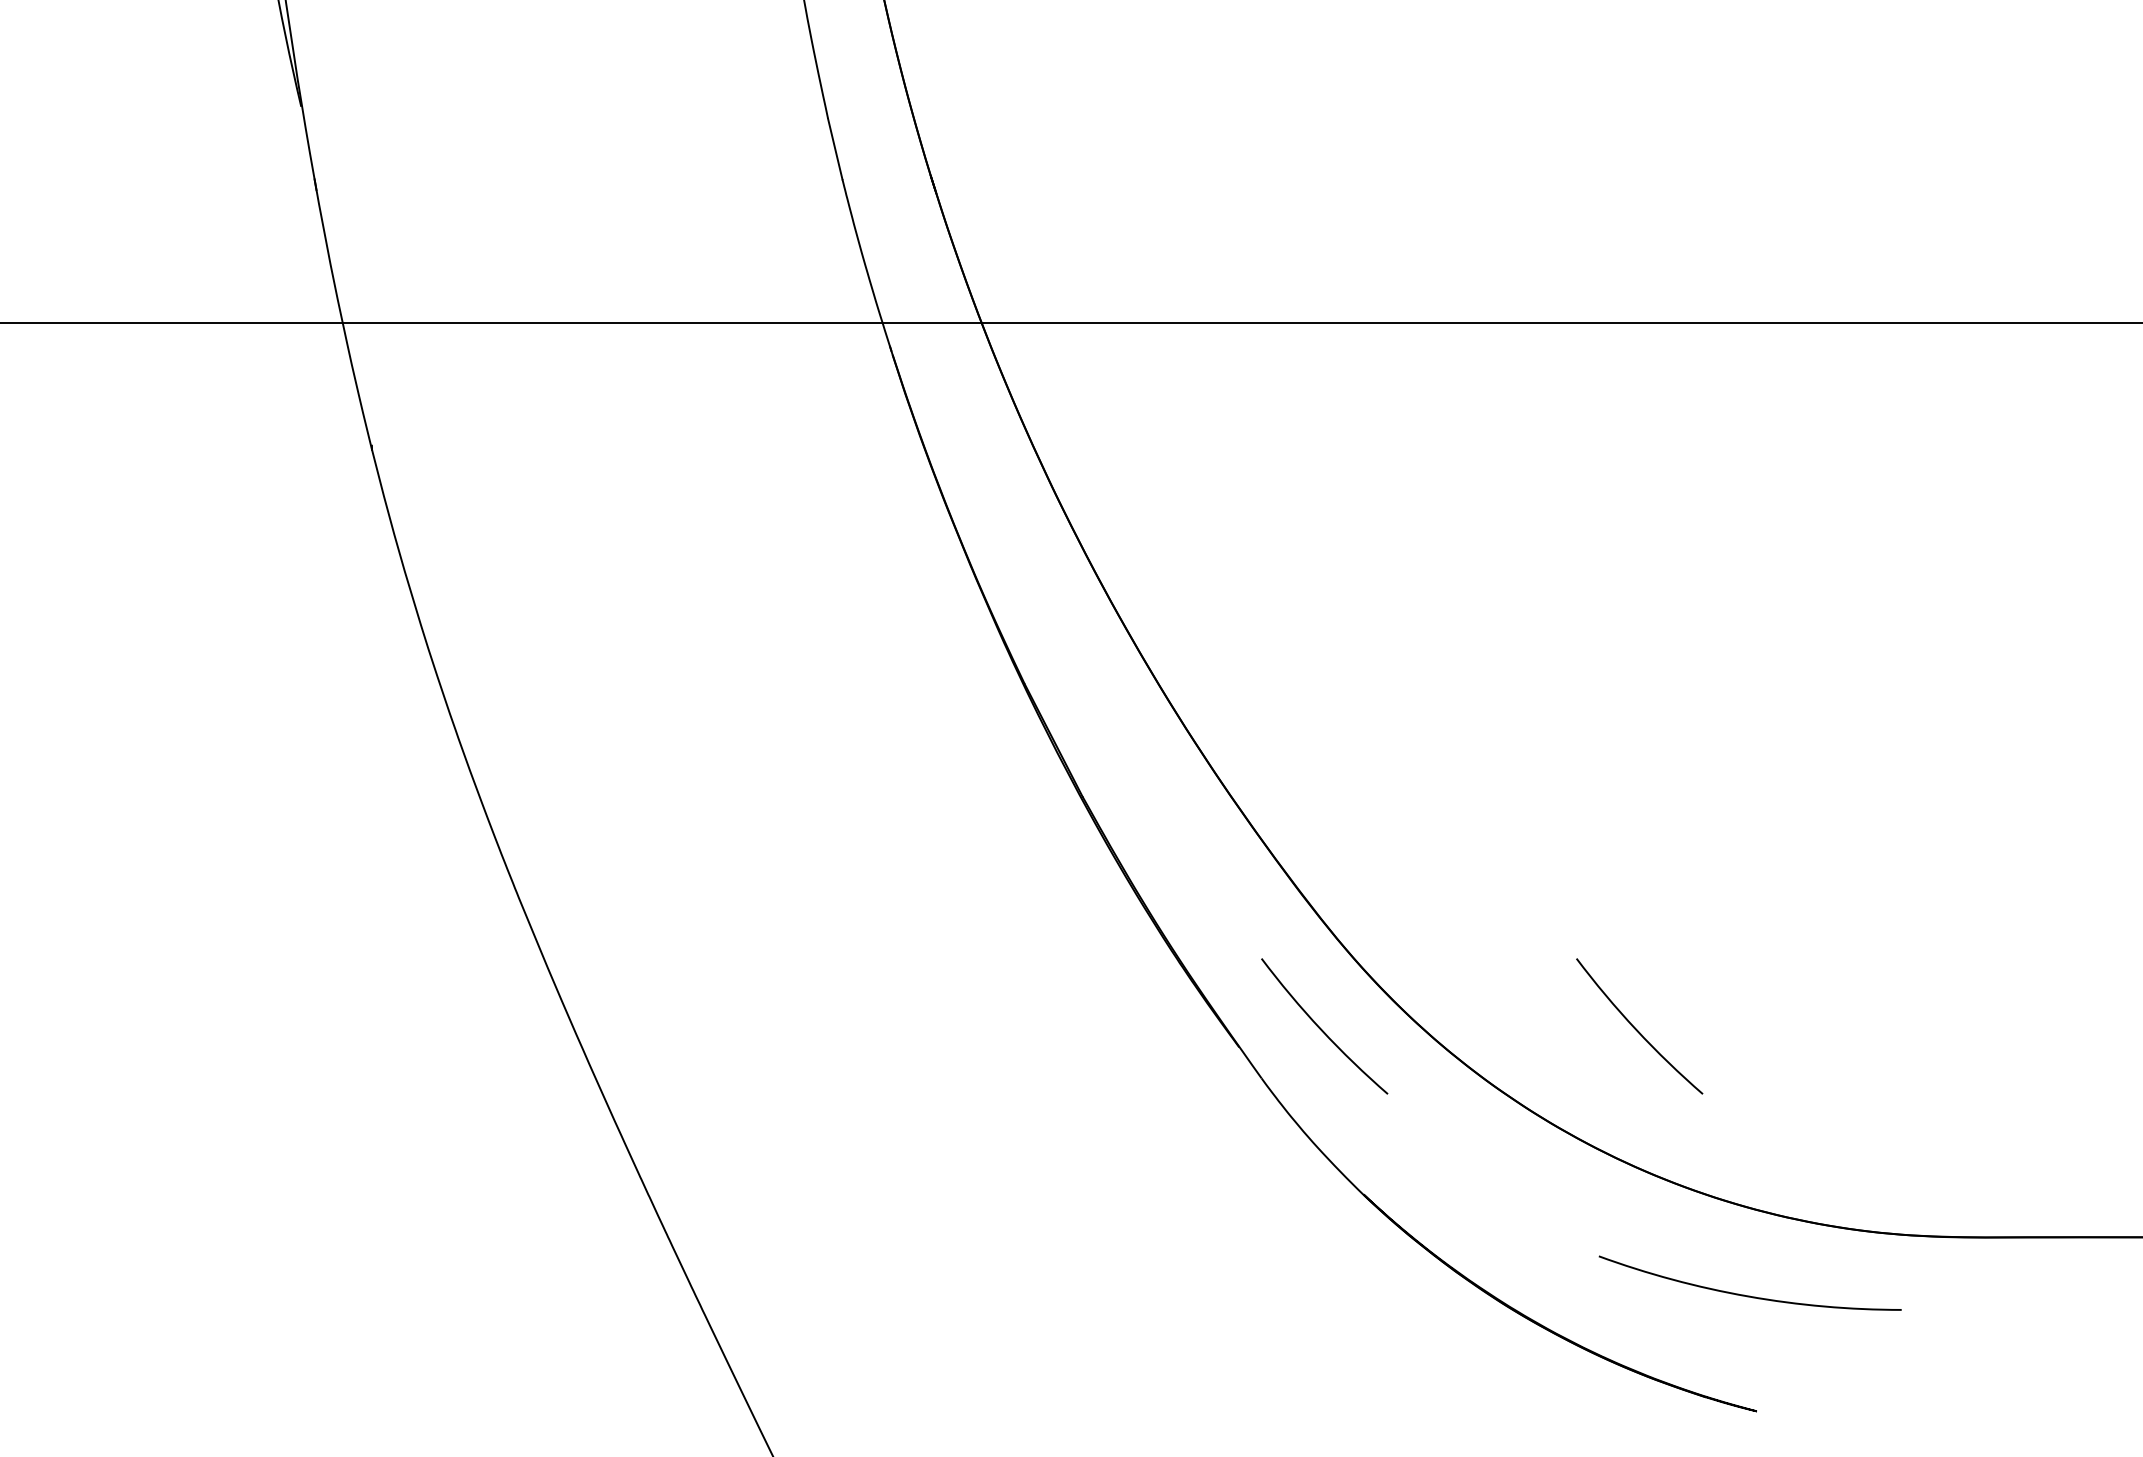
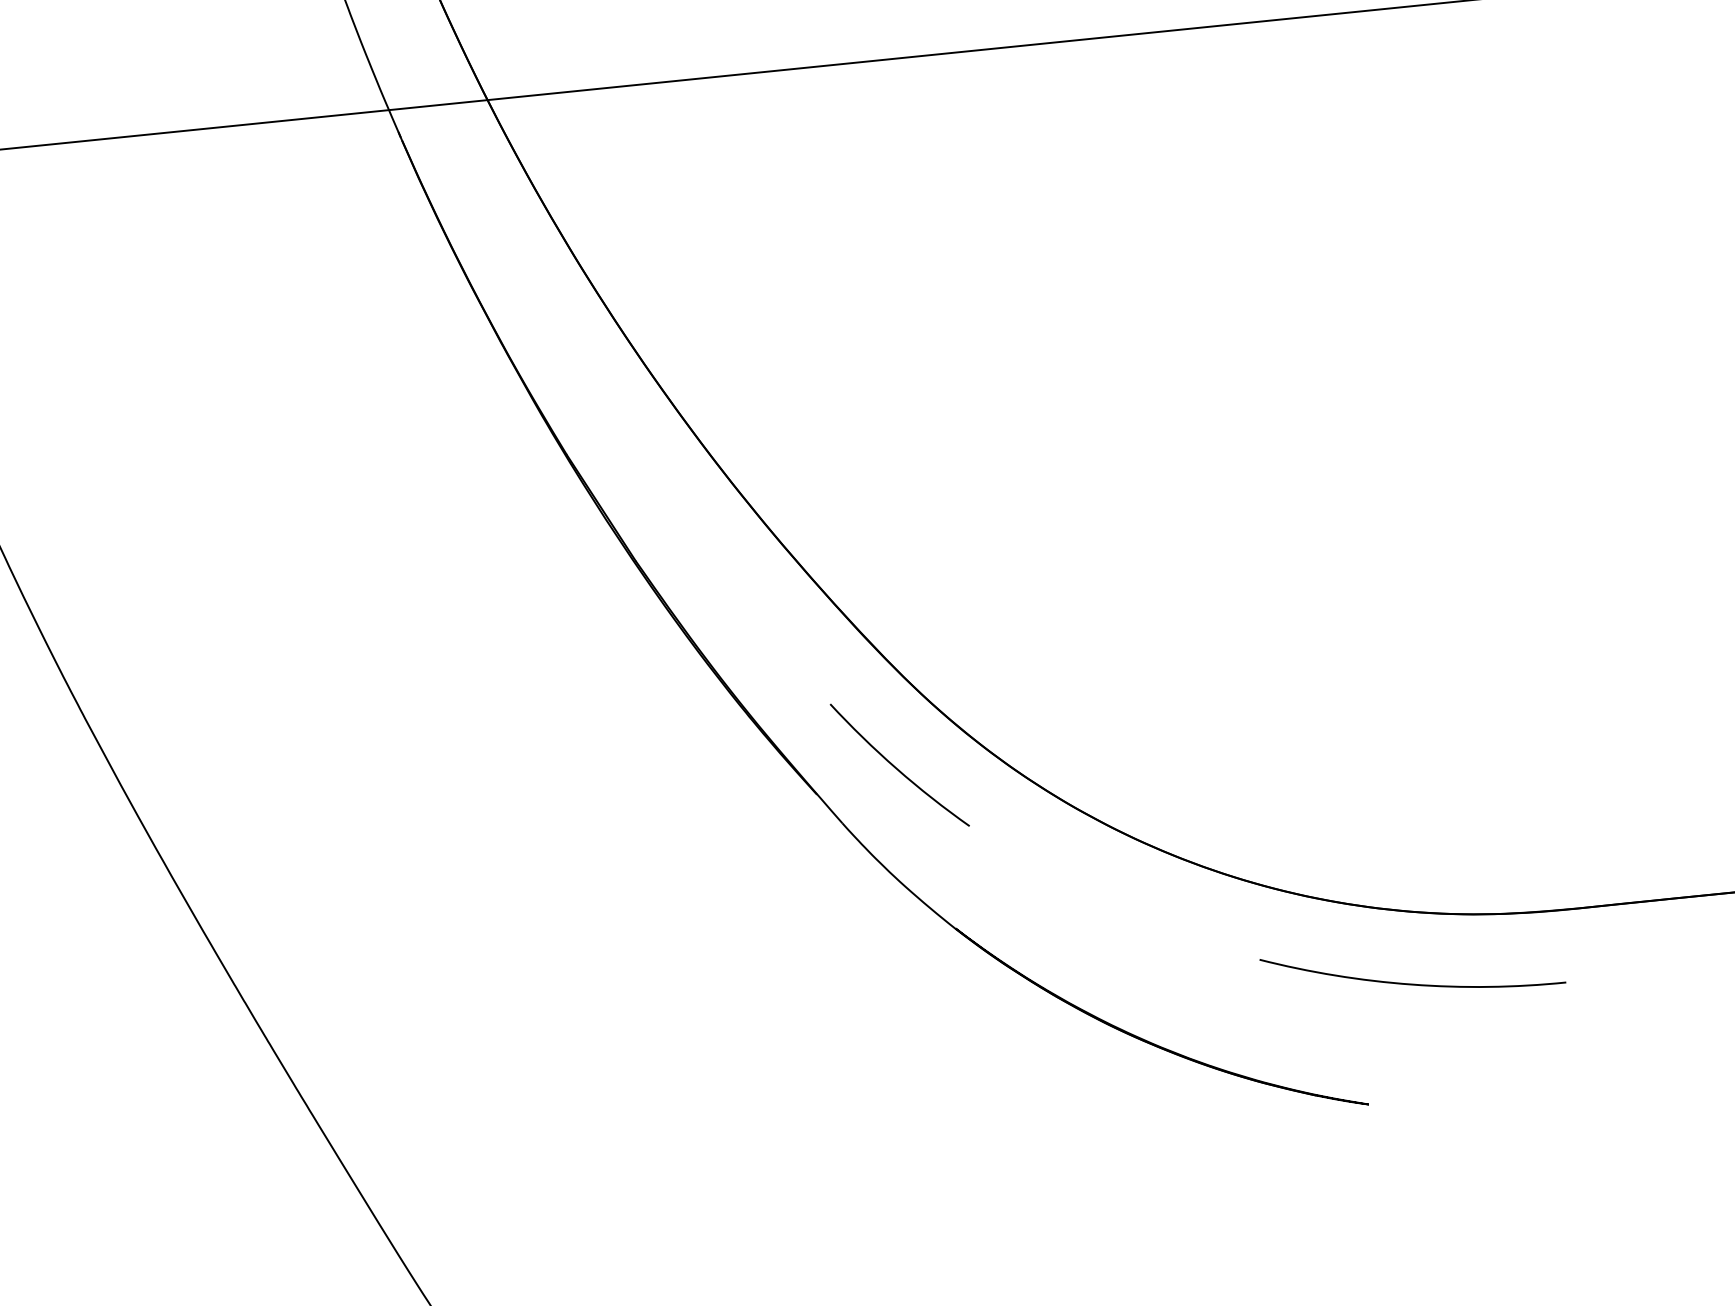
arc: (1636, 1028) -> (1210, 735), removed
arc: (1744, 1294) -> (1408, 983), moved

